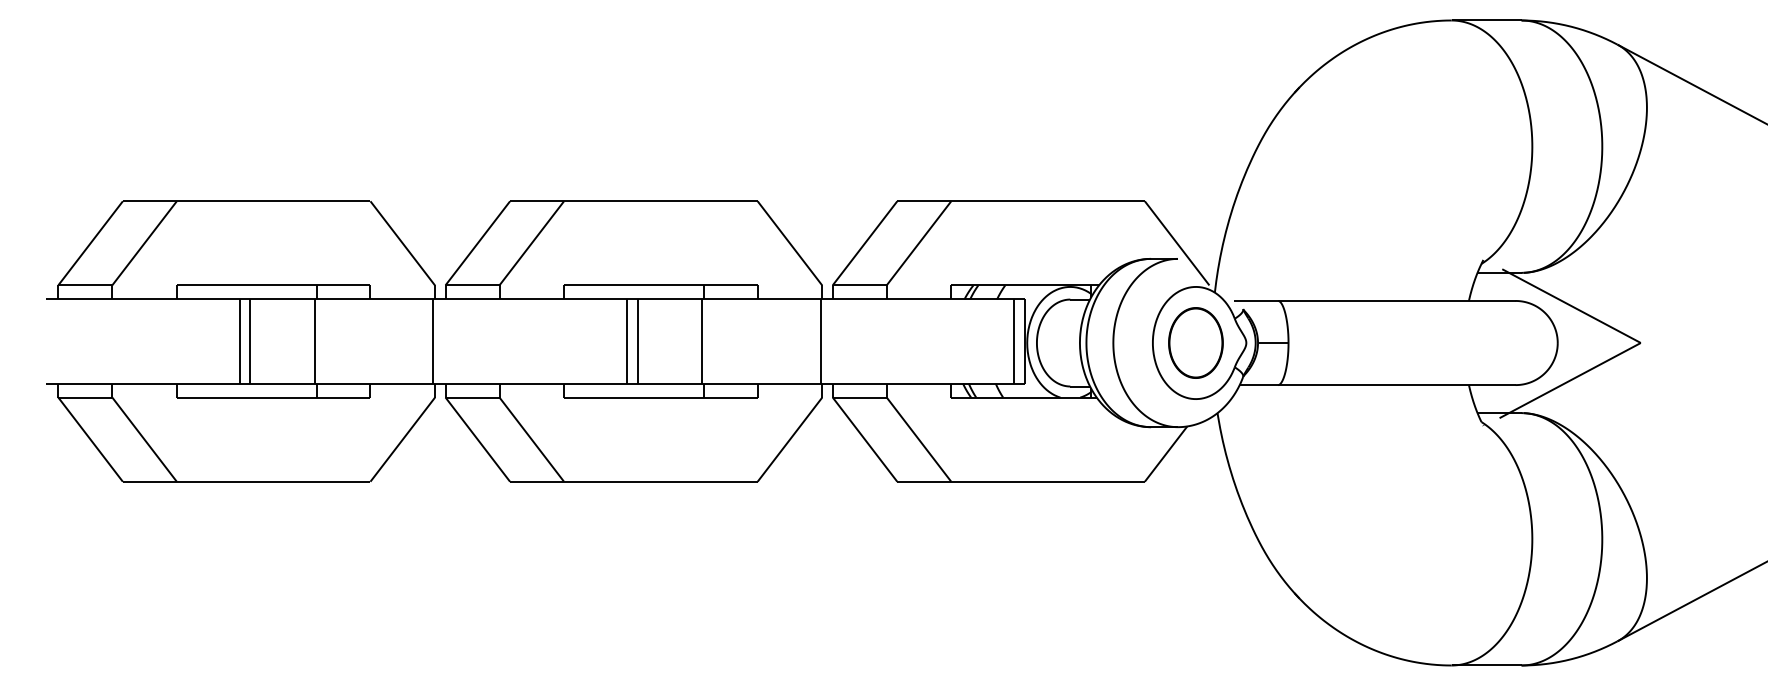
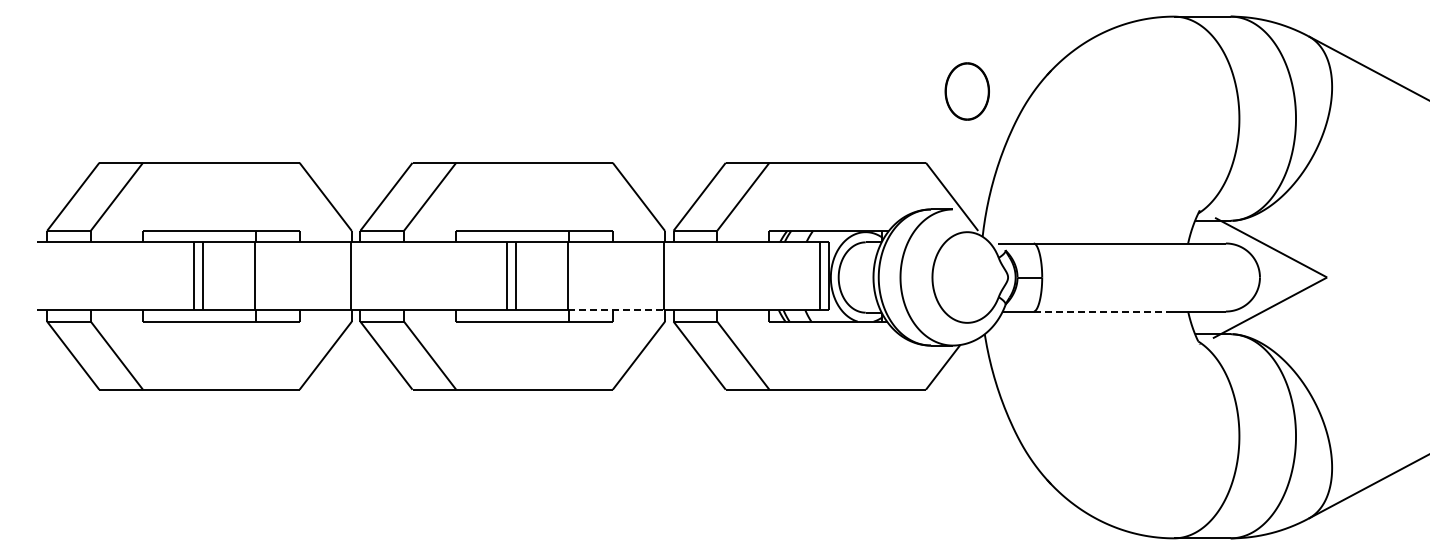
part: (1194, 343) -> (966, 91), moved
line: (760, 383) -> (615, 310), solid -> dashed
line: (1364, 385) -> (1103, 311), solid -> dashed

